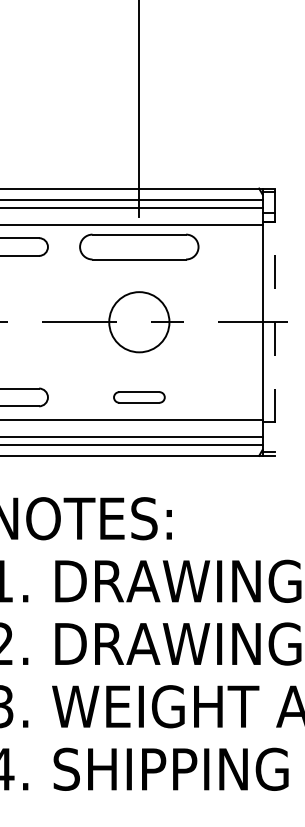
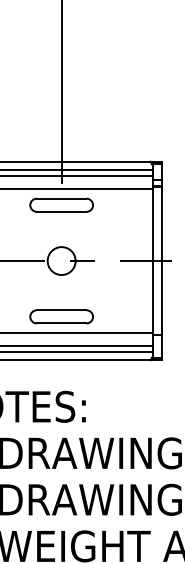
part: (139, 246) -> (61, 204), size x0.71
circle: (139, 322) -> (61, 261), size x0.62
line: (275, 322) -> (162, 261), dashed -> solid
part: (139, 397) -> (61, 316), size x1.67

